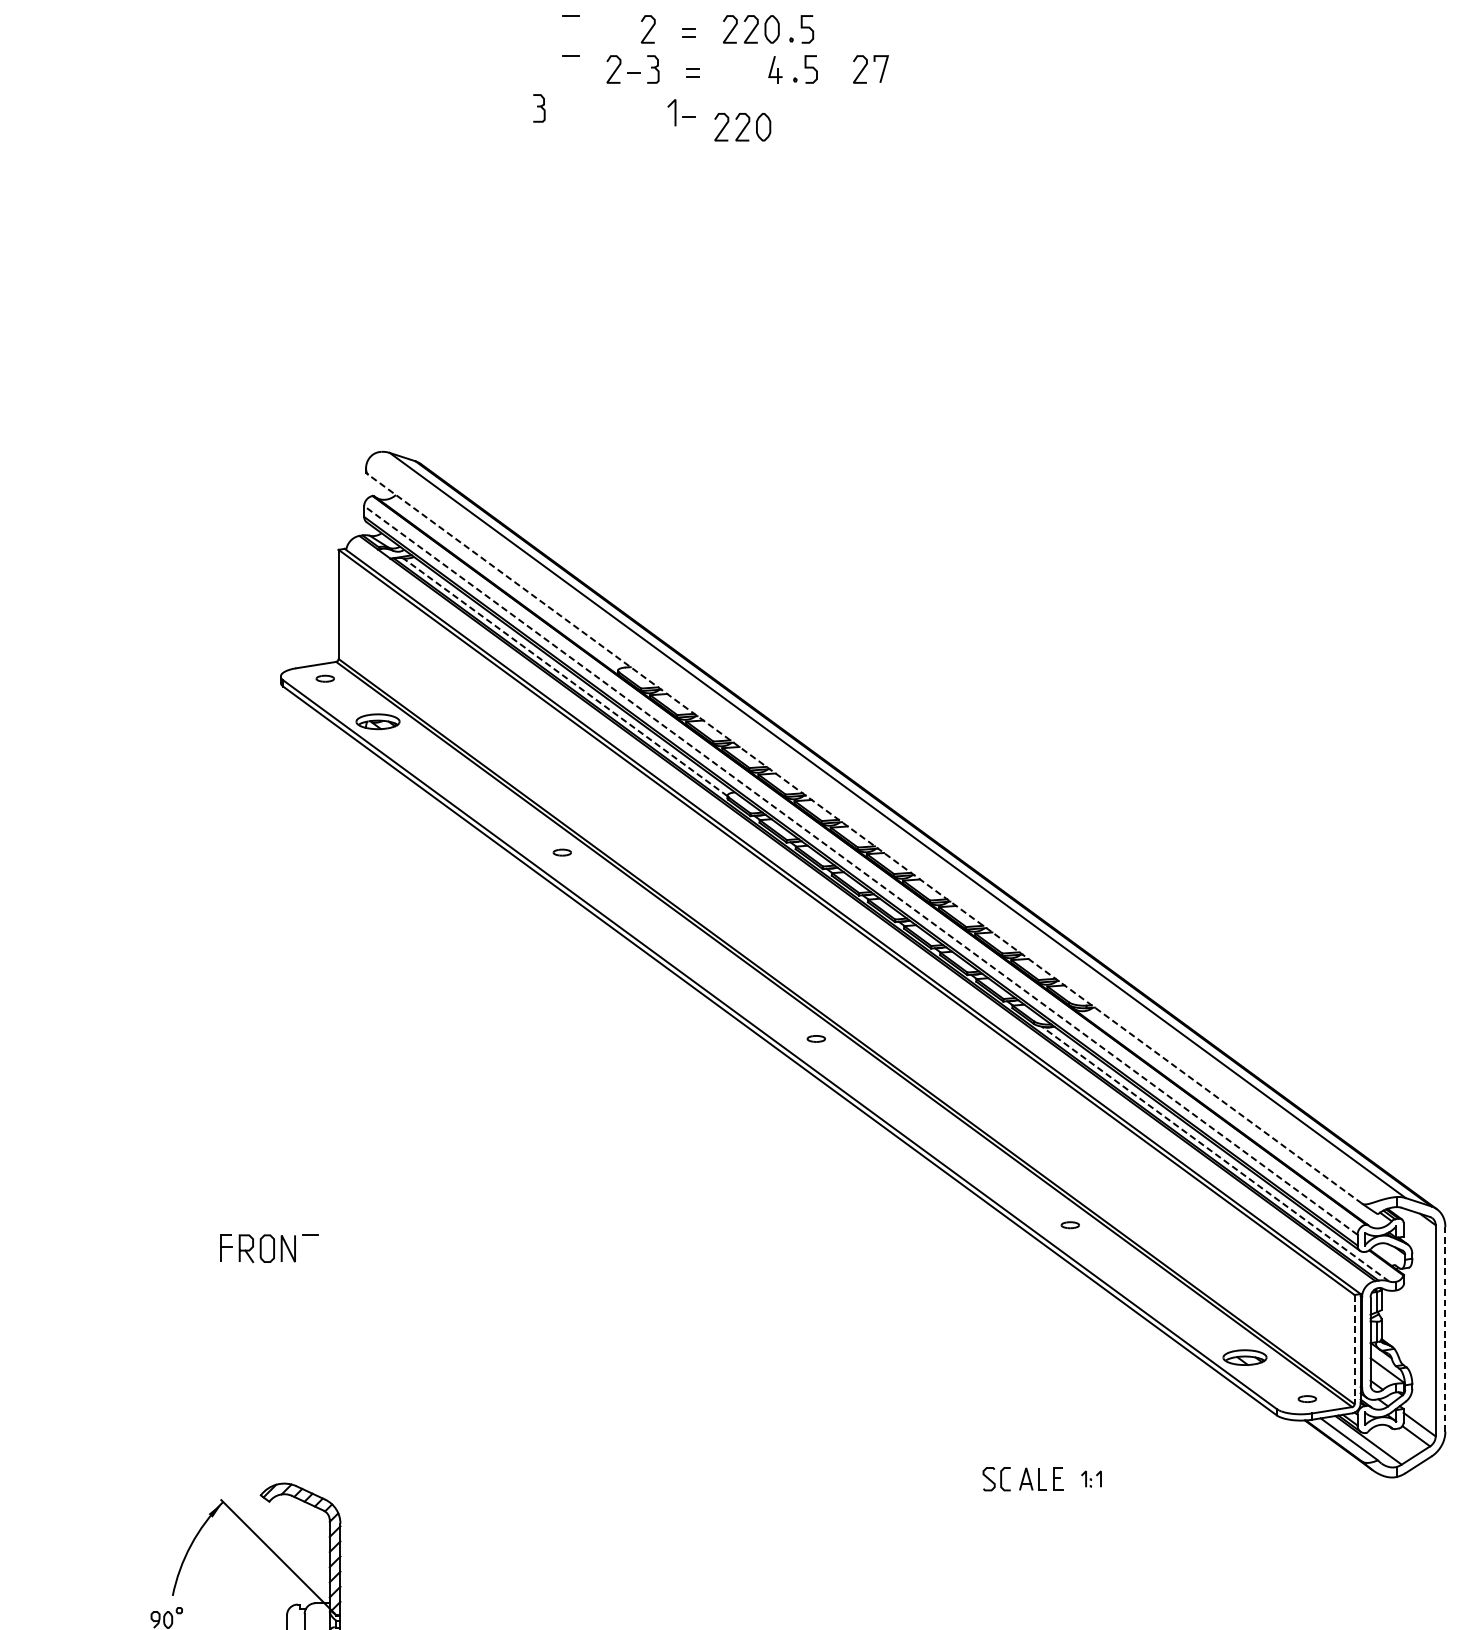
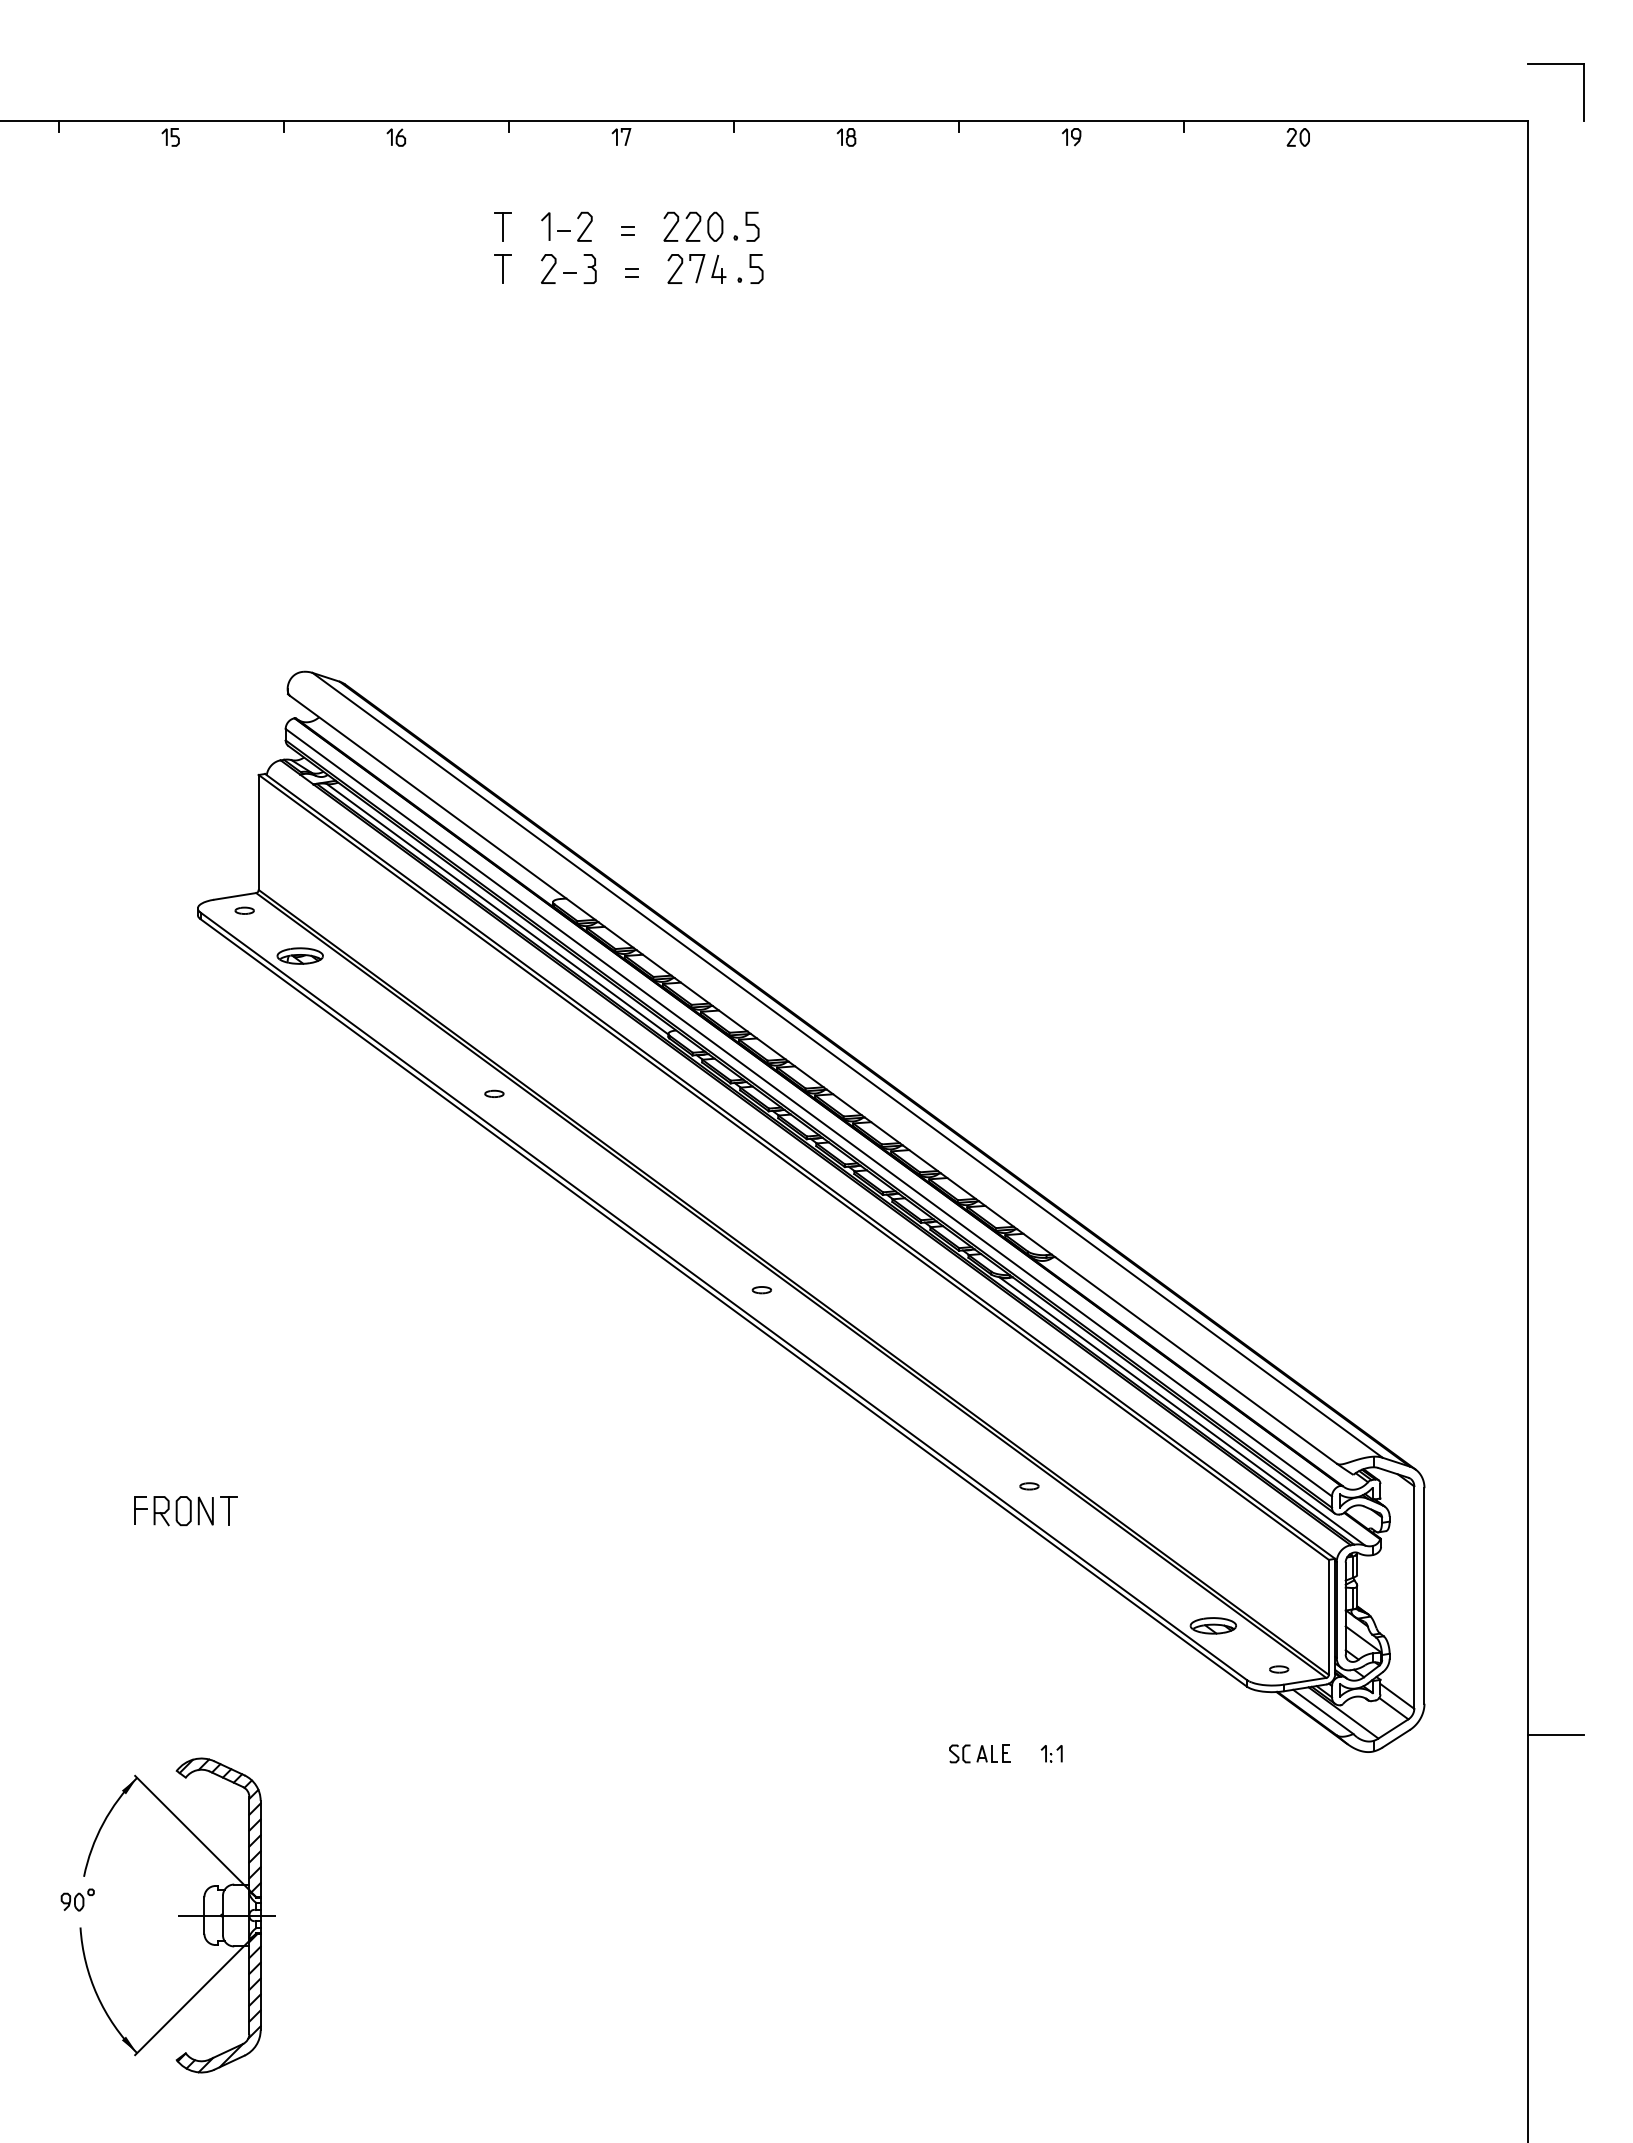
line: (571, 29) -> (503, 226), added
part: (871, 68) -> (686, 268), moved
line: (571, 69) -> (503, 269), added
part: (538, 107) -> (469, 309), removed
part: (681, 112) -> (555, 226), moved
part: (742, 126) -> (684, 329), removed
line: (565, 677) -> (497, 909), dashed -> solid
line: (865, 838) -> (813, 1079), dashed -> solid
line: (860, 870) -> (808, 1112), dashed -> solid
line: (1215, 1154) -> (1182, 1411), dashed -> solid
line: (309, 1249) -> (228, 1511), added
line: (1445, 1328) -> (1424, 1595), dashed -> solid
line: (1354, 1349) -> (1328, 1617), dashed -> solid
part: (1022, 1478) -> (979, 1753), size x0.71

